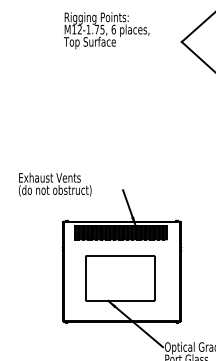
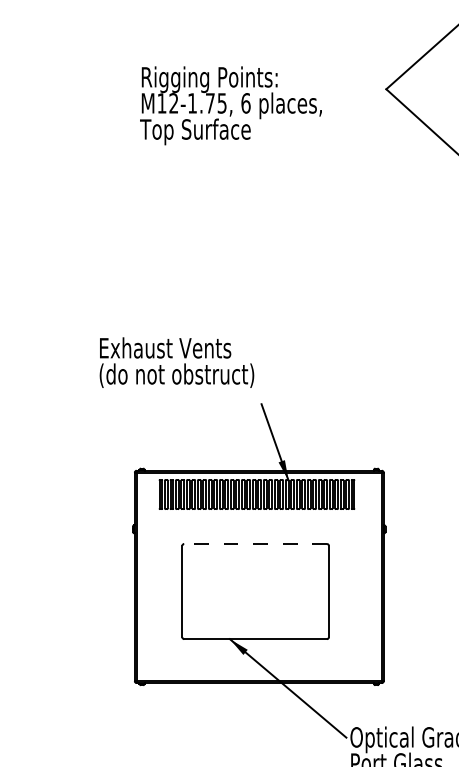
text: (106, 30) -> (230, 105), moved
text: (55, 184) -> (177, 362), moved
line: (120, 256) -> (256, 544), solid -> dashed

